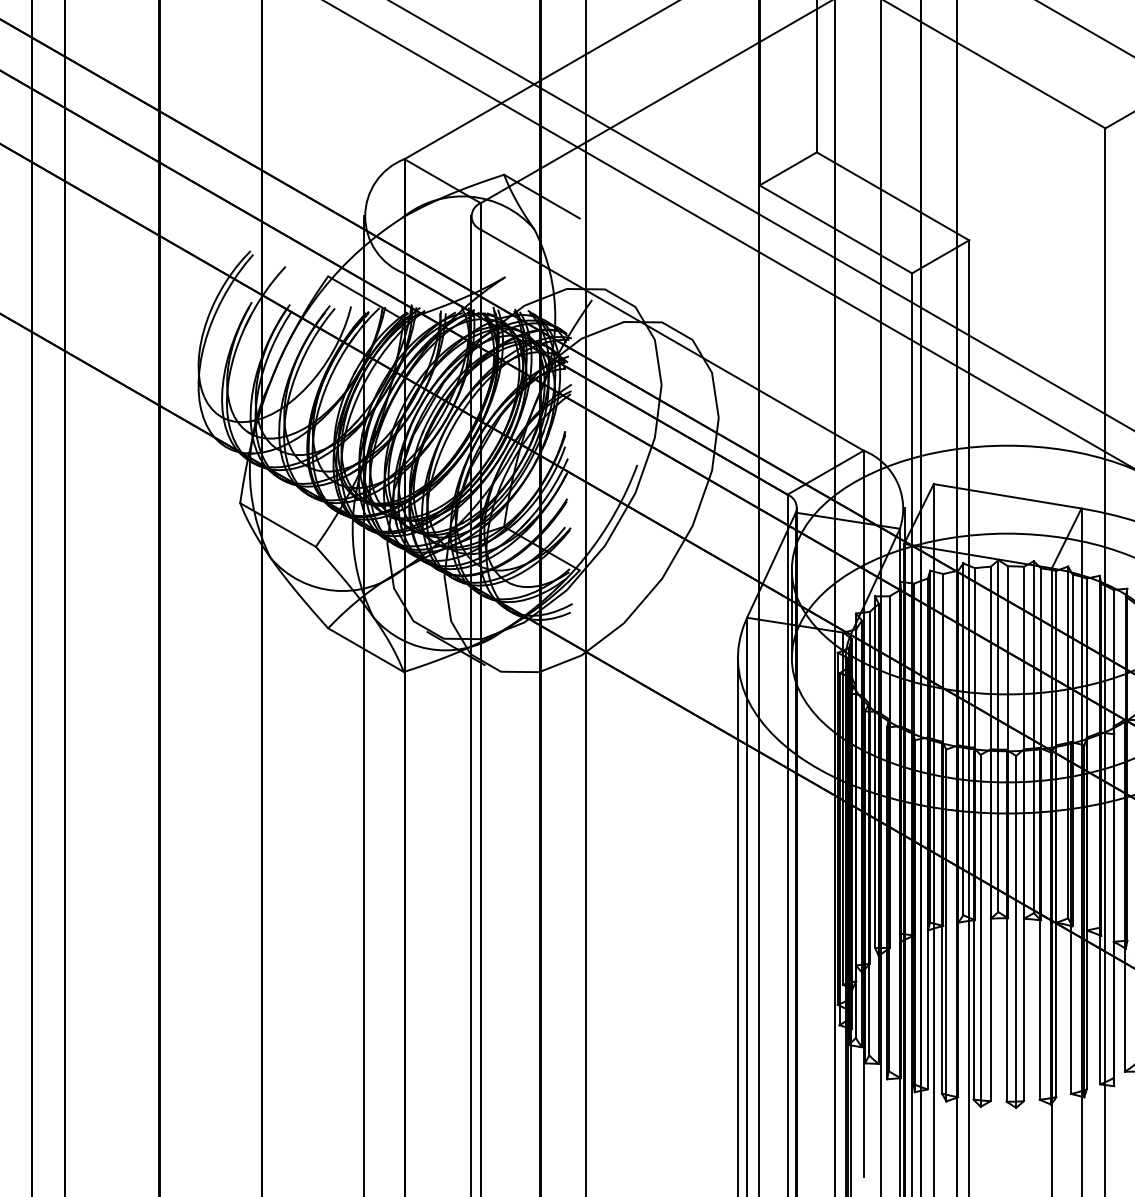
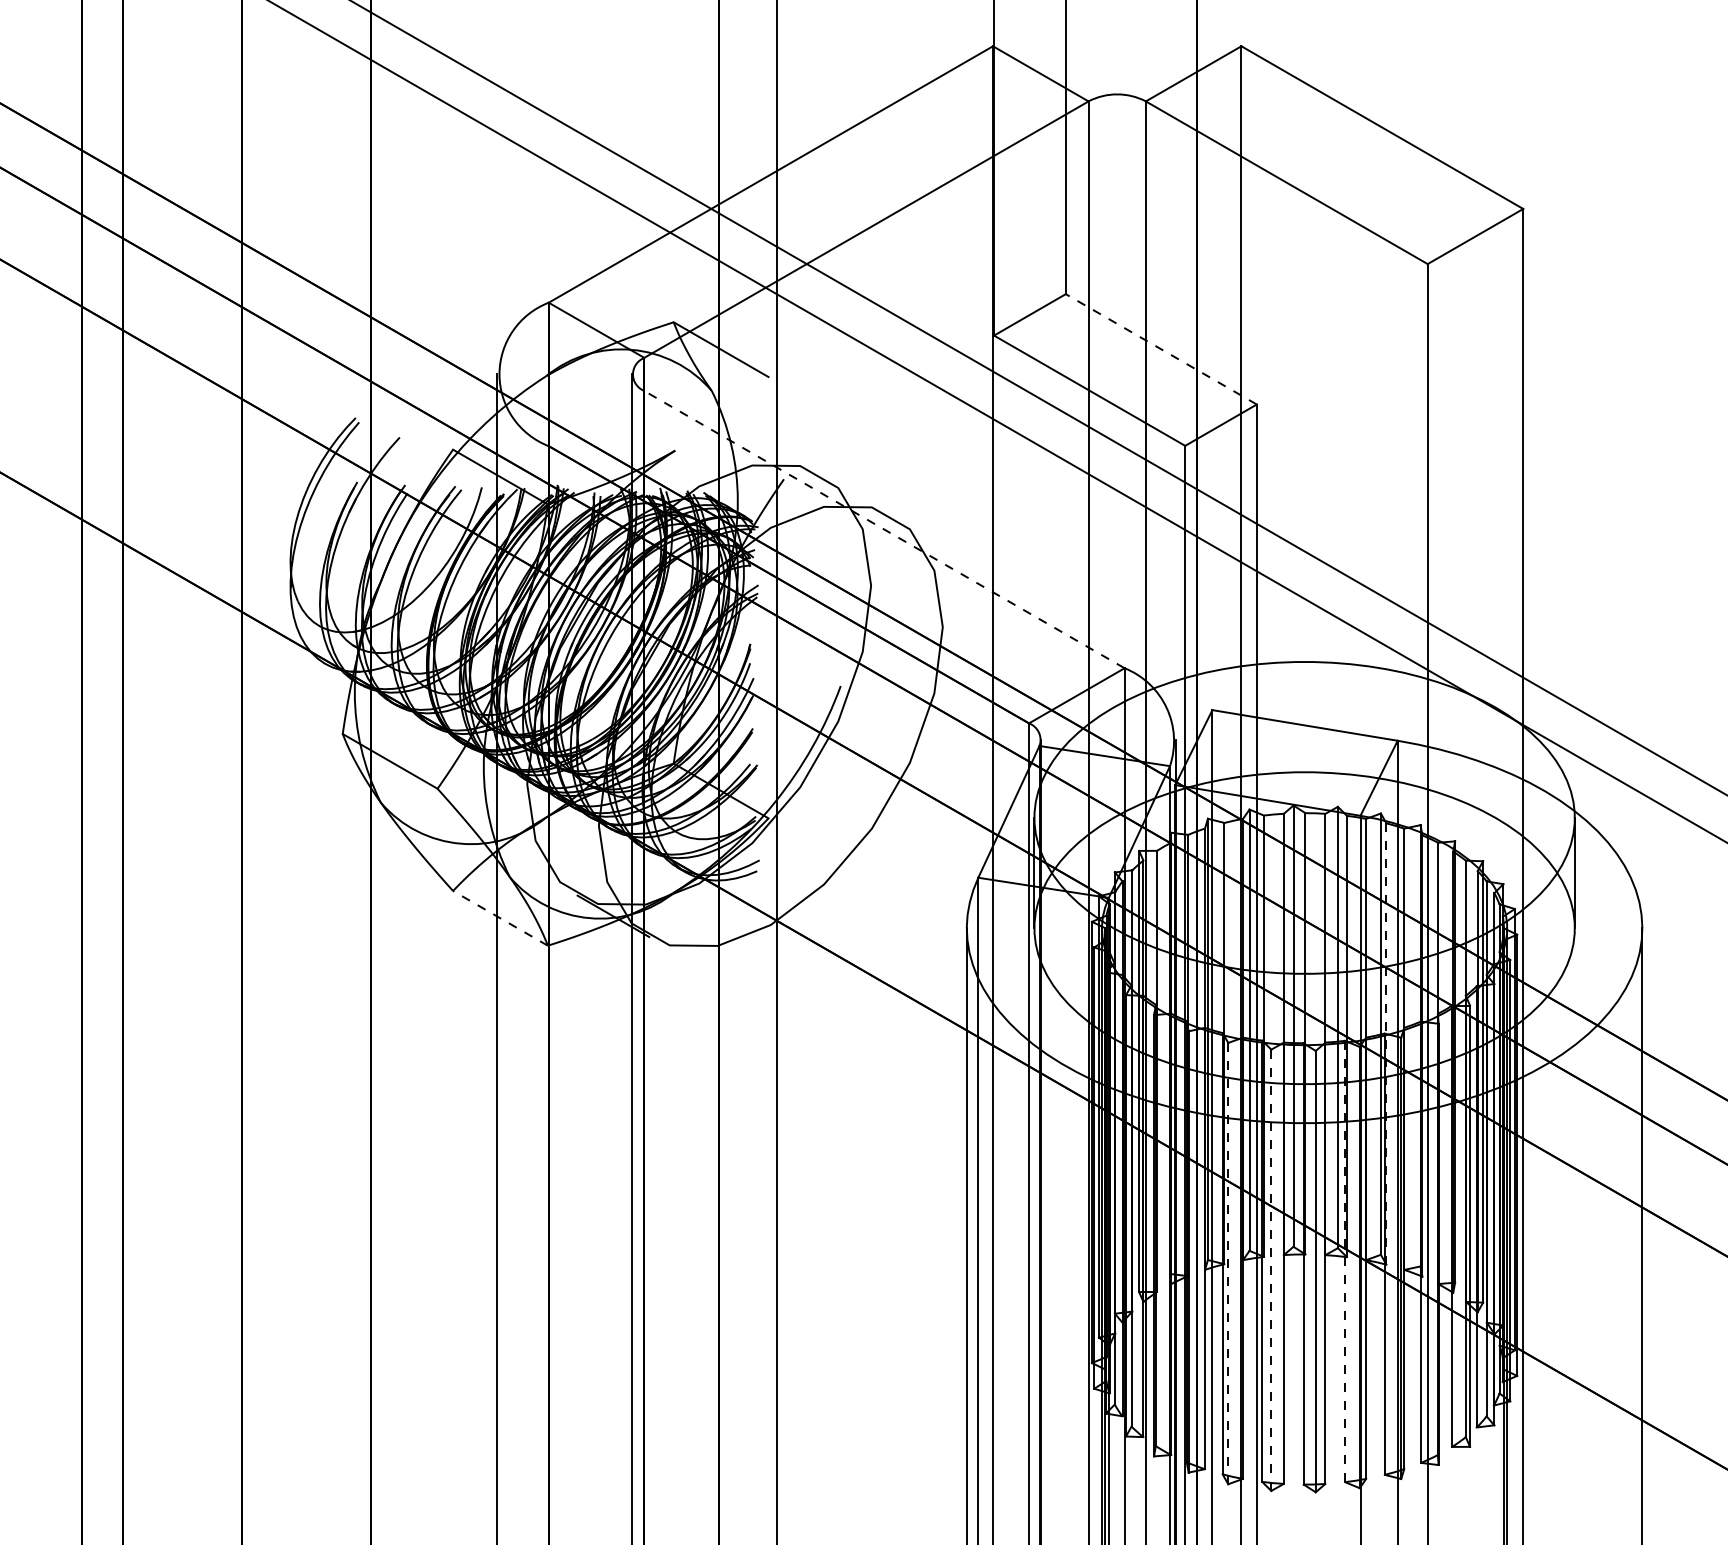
line: (892, 196) -> (1160, 349), solid -> dashed
line: (672, 340) -> (884, 529), solid -> dashed
line: (366, 650) -> (500, 918), solid -> dashed
line: (1072, 750) -> (1386, 1044), solid -> dashed
line: (1039, 923) -> (1345, 1261), solid -> dashed
line: (946, 925) -> (1228, 1263), solid -> dashed
line: (980, 931) -> (1271, 1270), solid -> dashed

